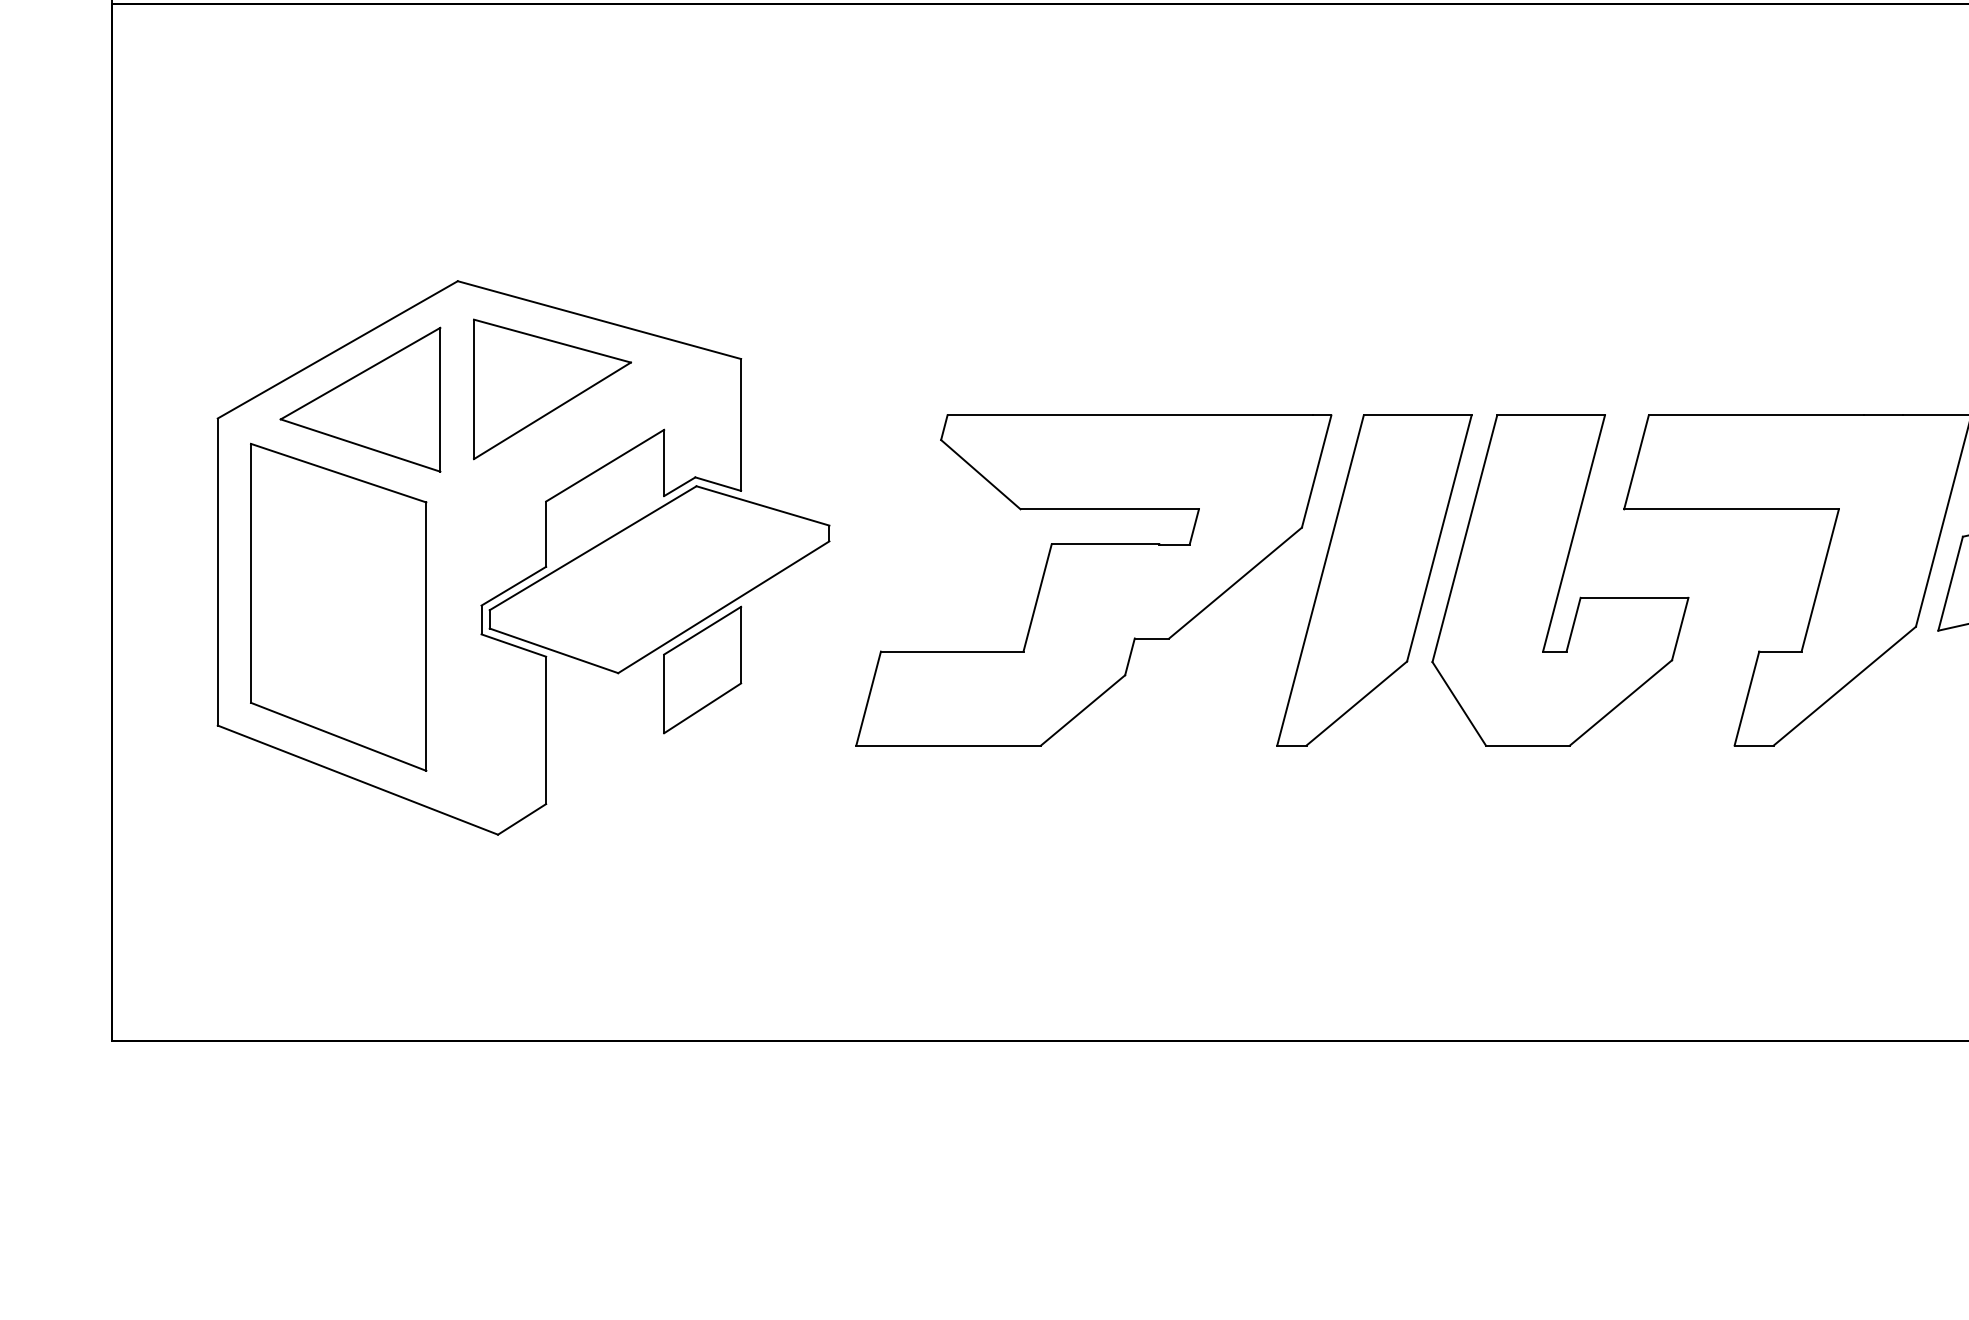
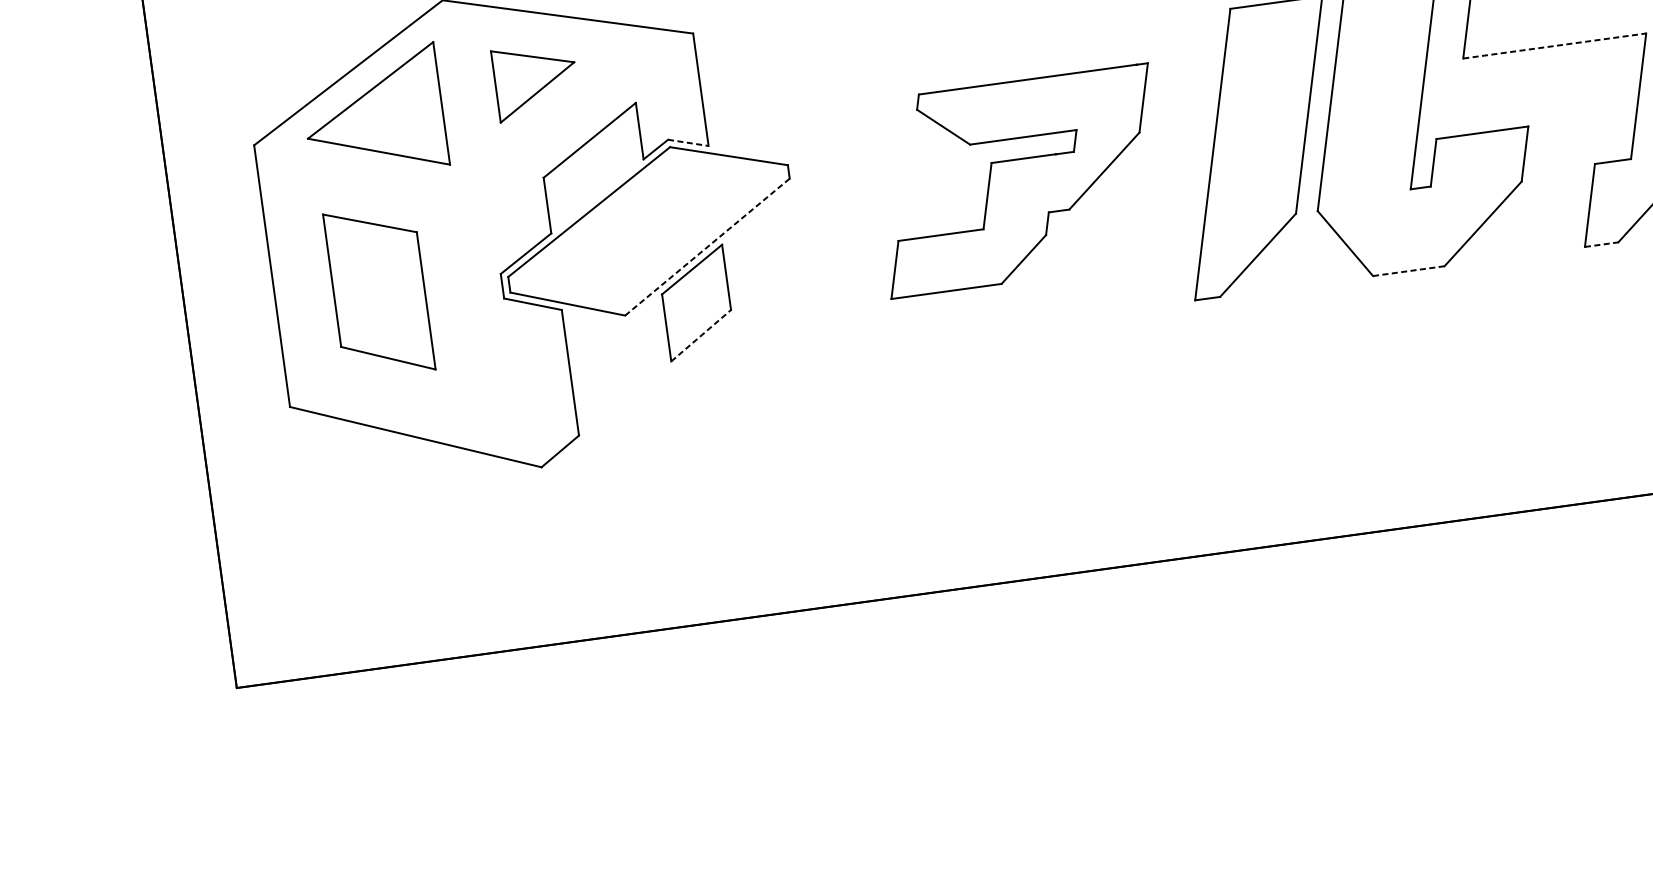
part: (552, 389) -> (536, 81), size x0.6
line: (718, 484) -> (688, 143), solid -> dashed
line: (1732, 509) -> (1555, 46), solid -> dashed
part: (1093, 580) -> (1019, 181), size x0.7
part: (338, 606) -> (379, 291), size x0.6
line: (723, 607) -> (707, 247), solid -> dashed
line: (702, 708) -> (701, 335), solid -> dashed
line: (1527, 745) -> (1408, 271), solid -> dashed
line: (1754, 745) -> (1601, 244), solid -> dashed

